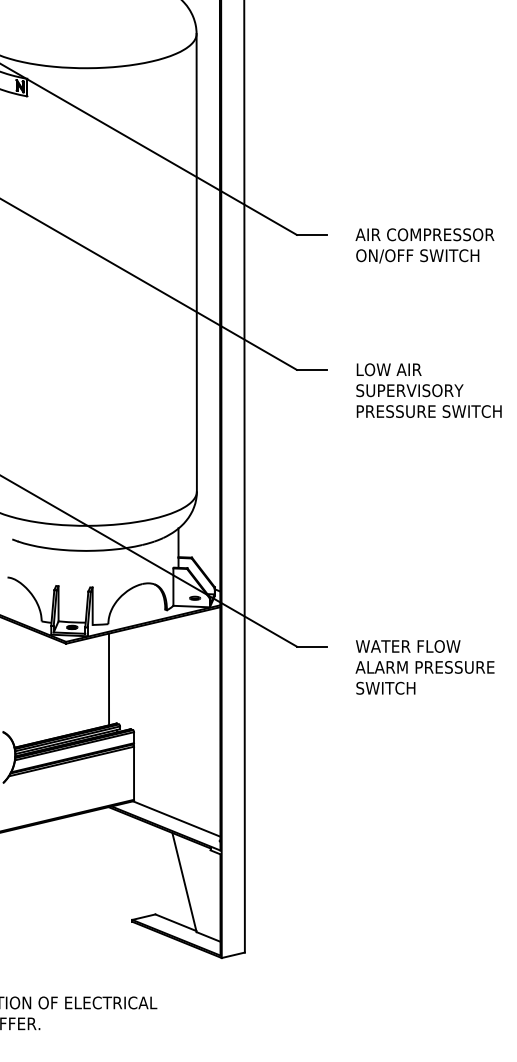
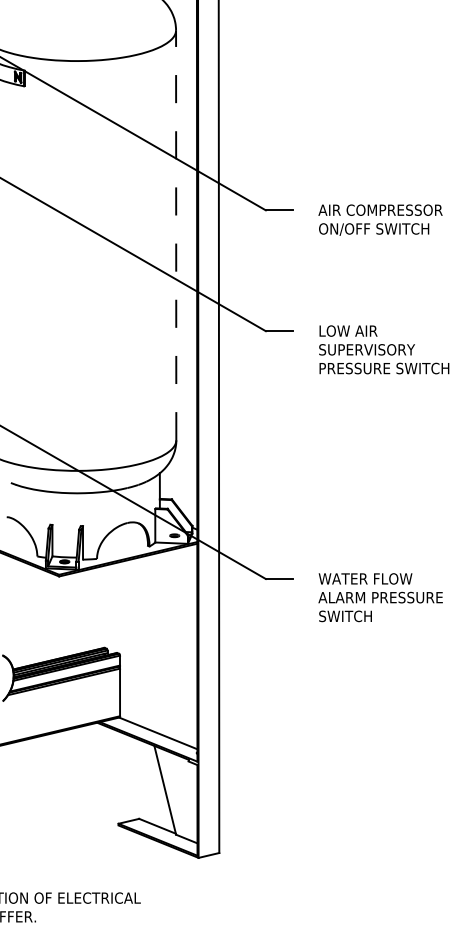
line: (196, 262) -> (175, 235), solid -> dashed
line: (109, 679) -> (98, 608), removed

